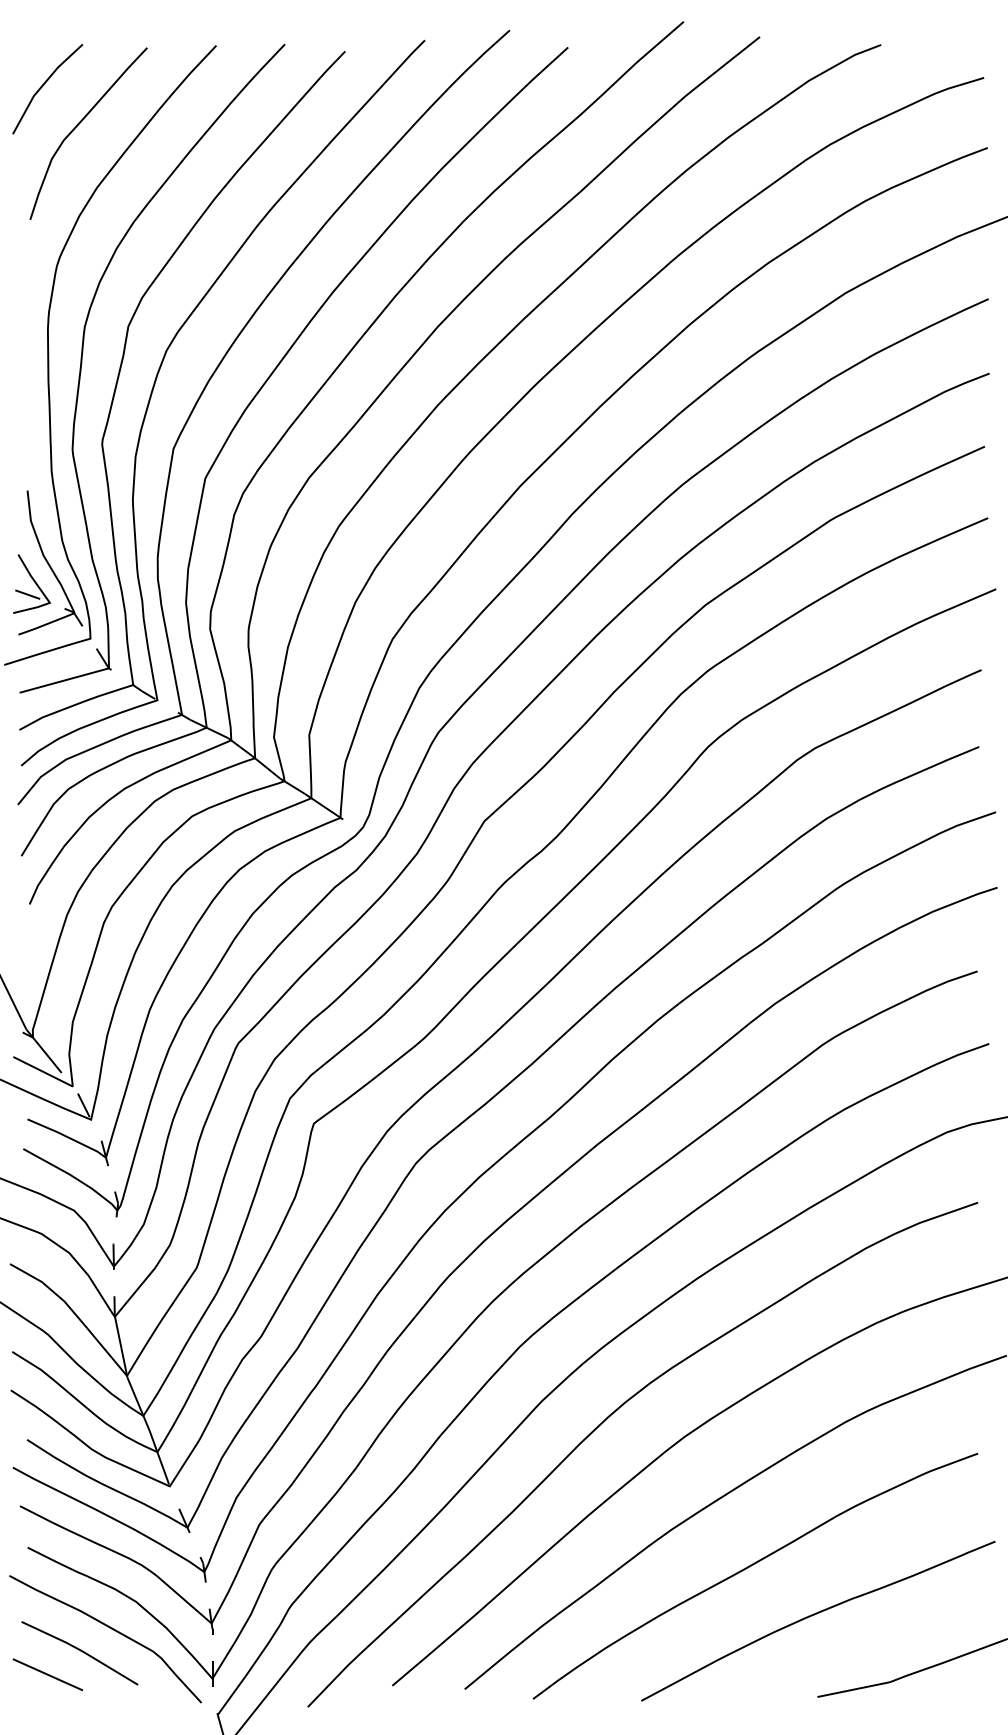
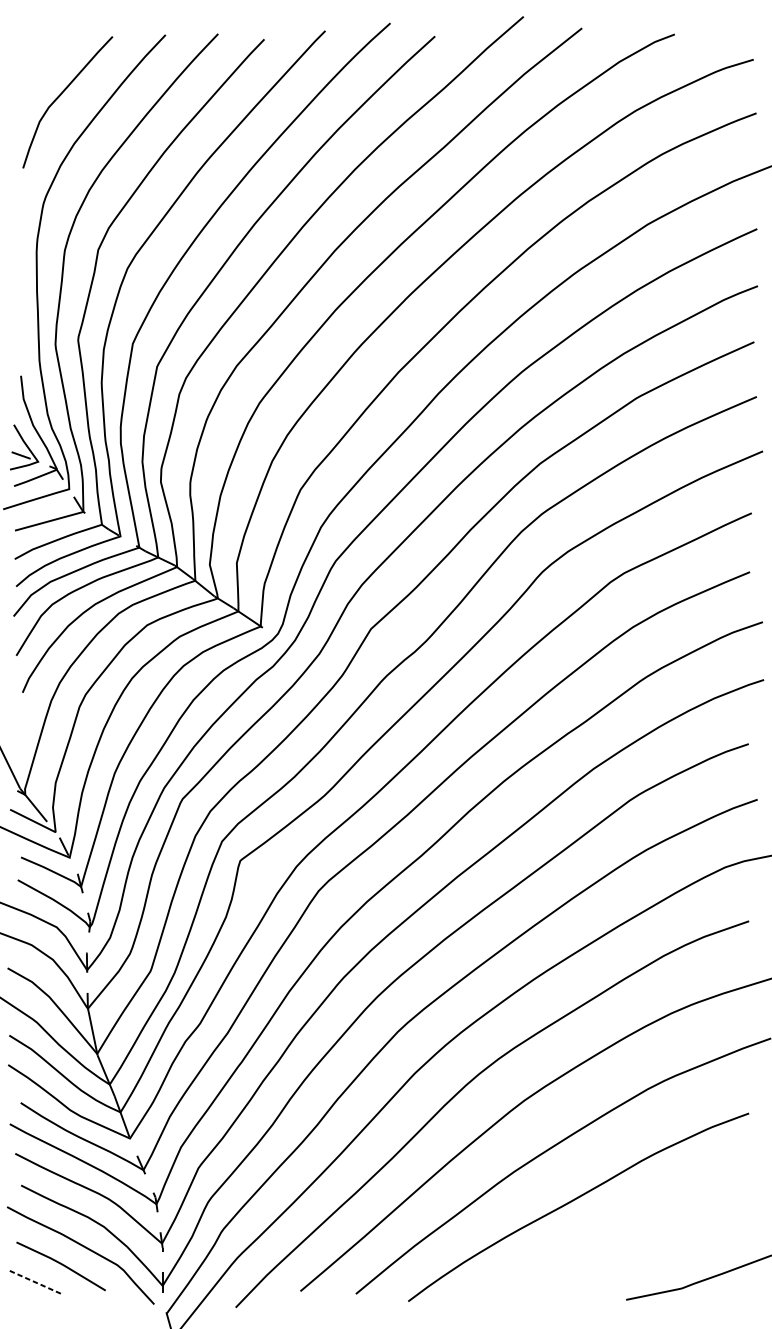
line: (44, 85) -> (34, 65), removed
curve: (817, 1614) -> (626, 1236), removed
line: (48, 1674) -> (37, 1282), solid -> dashed

